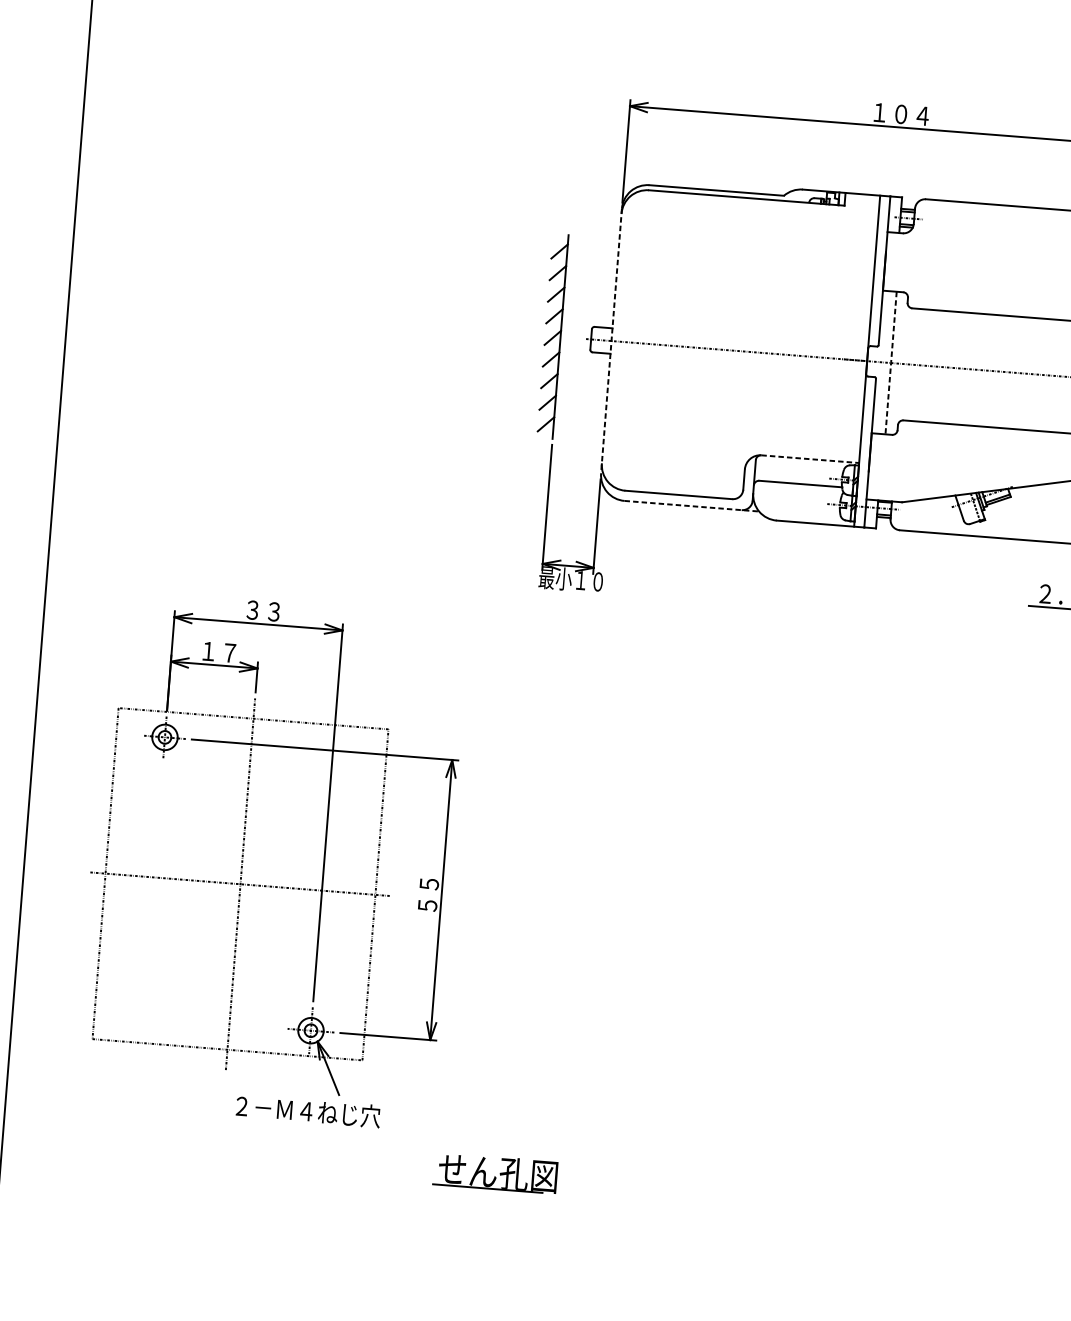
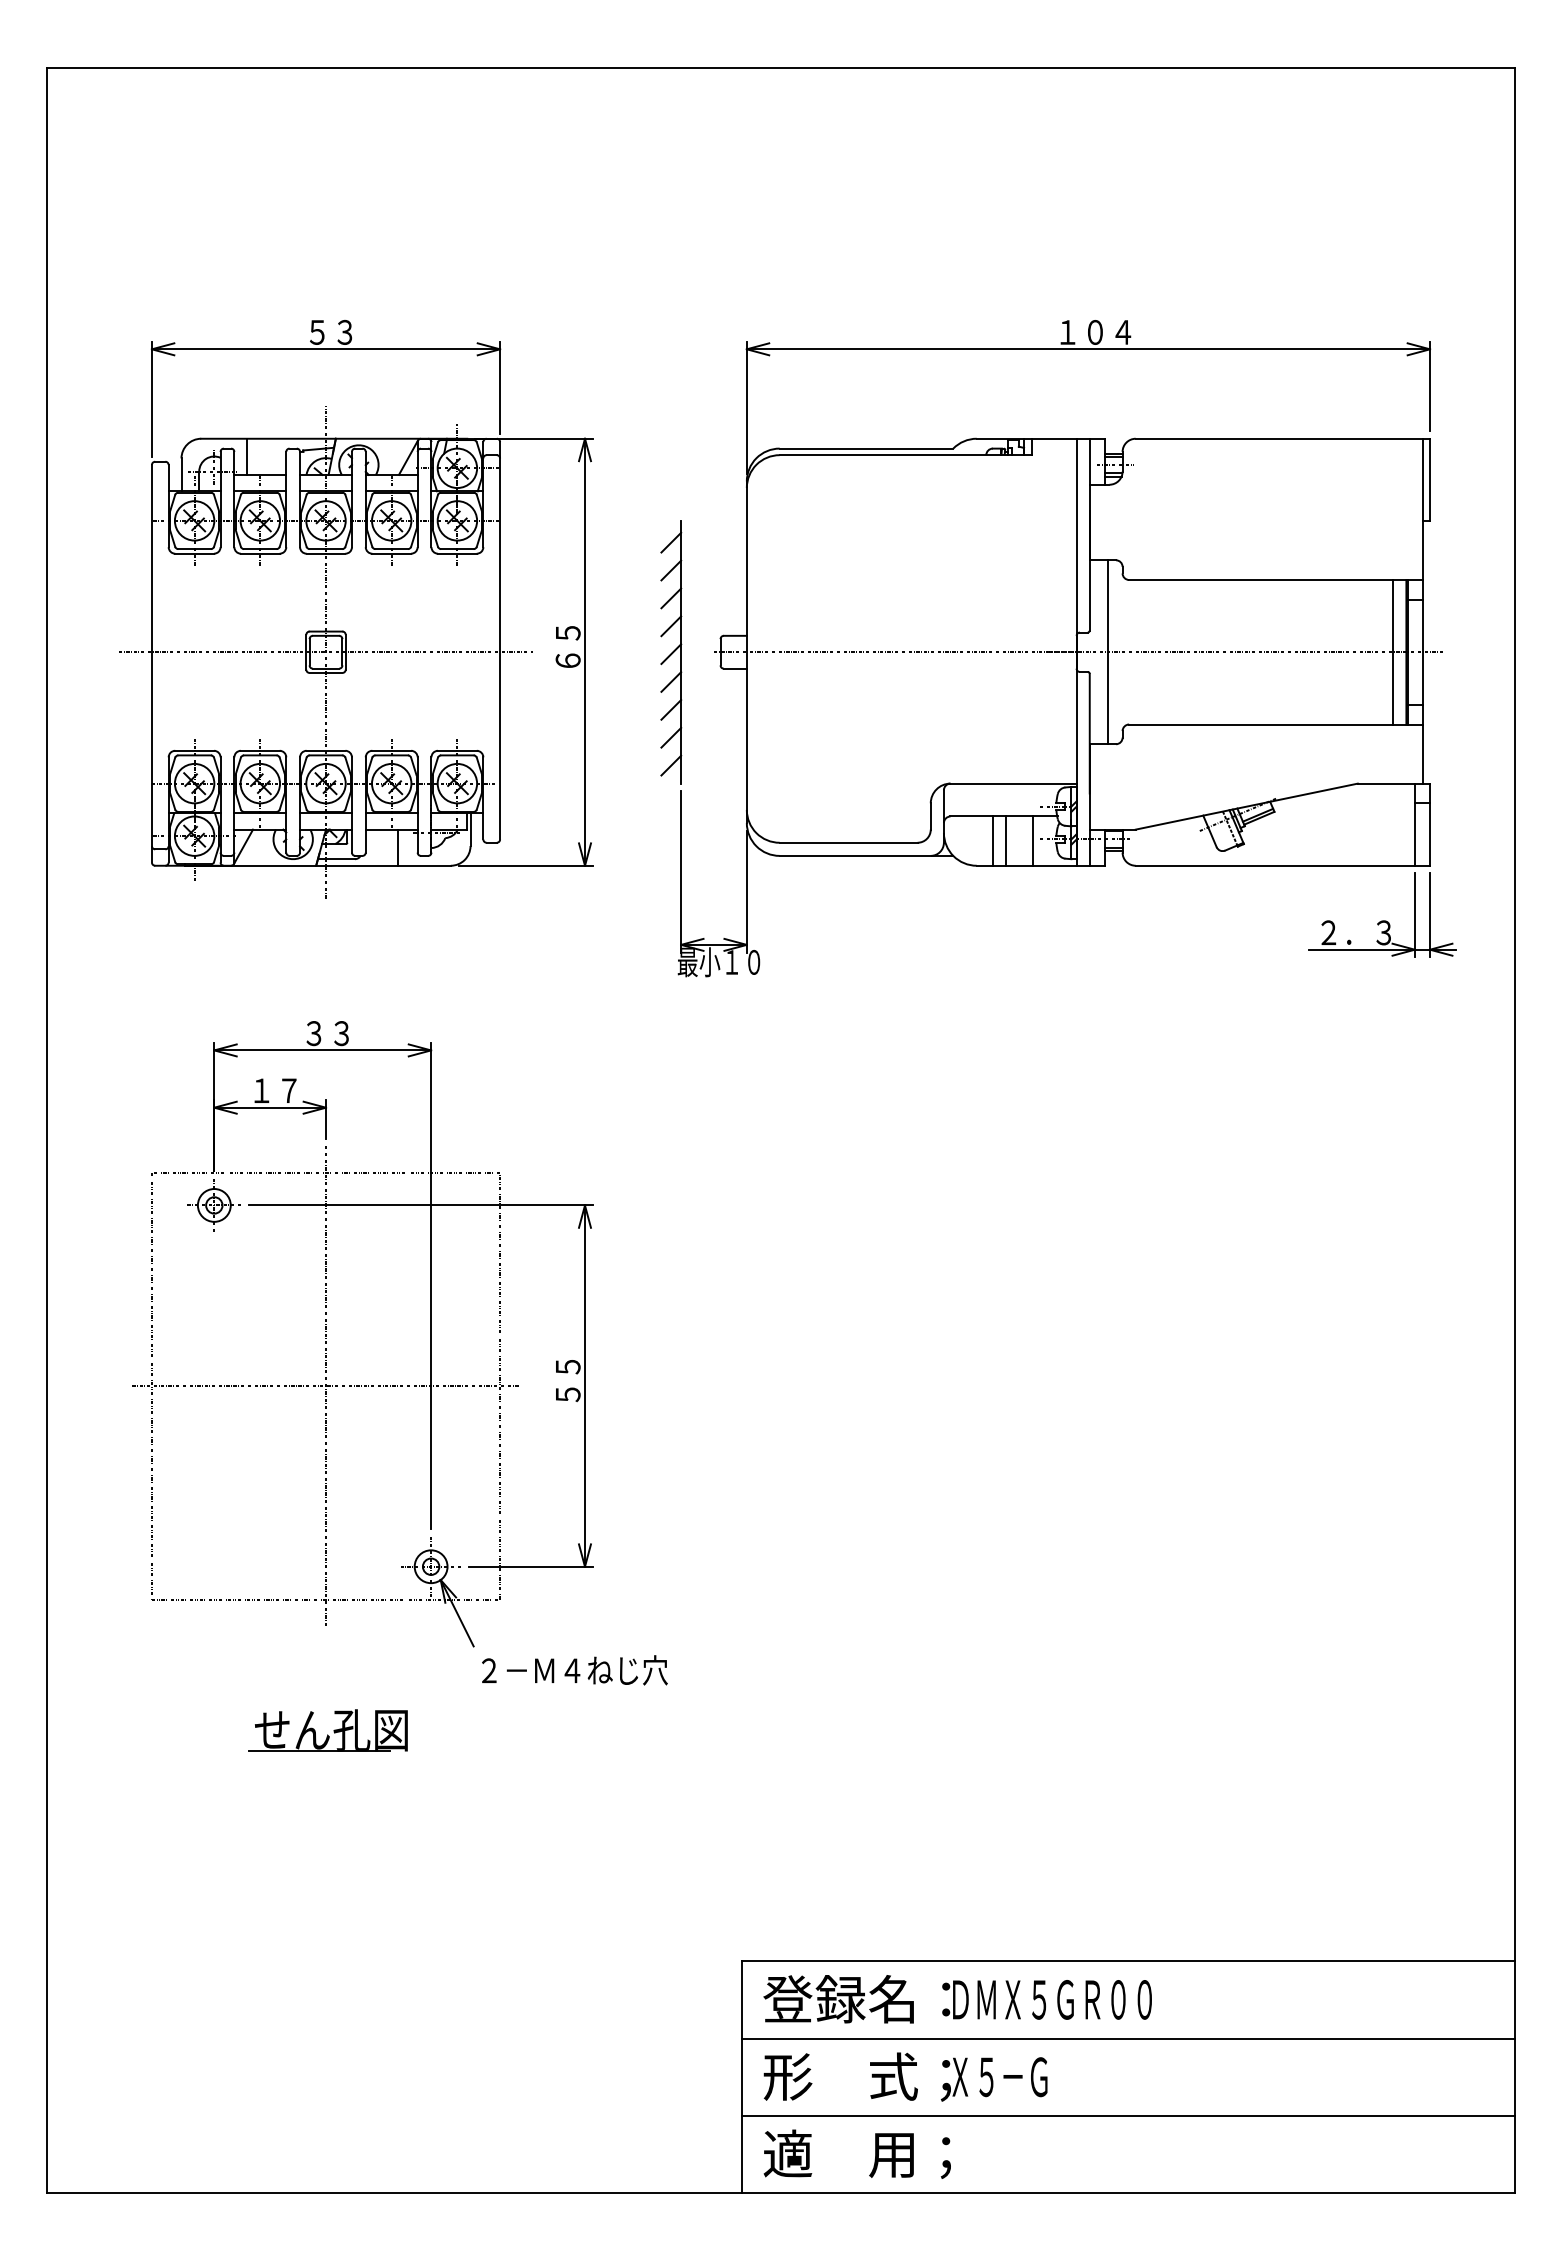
part: (311, 284) -> (356, 609), added
line: (611, 341) -> (746, 652), dashed -> solid
line: (891, 363) -> (1107, 652), dashed -> solid
line: (811, 459) -> (1014, 783), dashed -> solid
line: (791, 502) -> (993, 840), added
line: (801, 502) -> (1006, 840), added
line: (821, 504) -> (1032, 840), added
line: (691, 505) -> (866, 855), dashed -> solid
text: (308, 1111) -> (574, 1670), moved
part: (495, 1172) -> (327, 1730), moved

